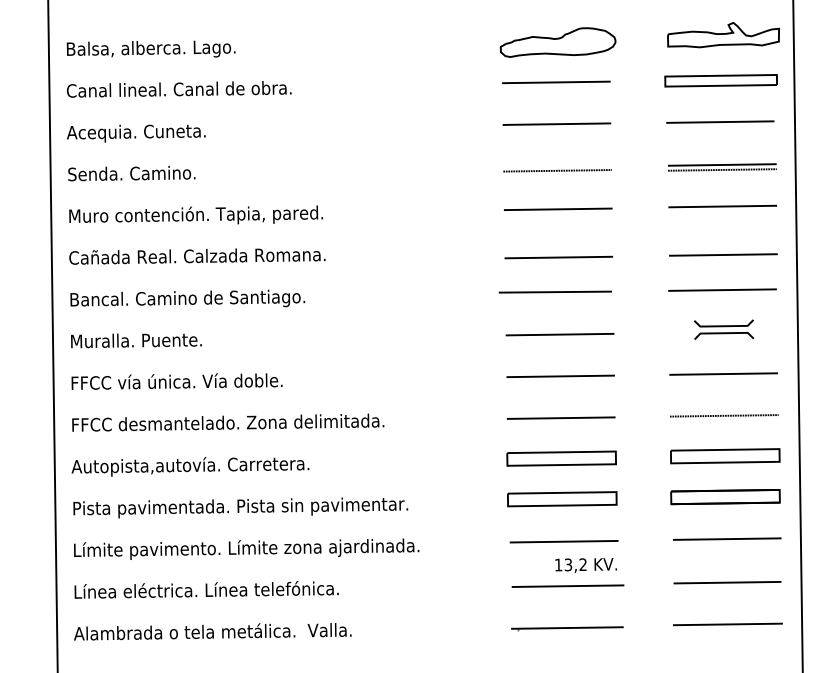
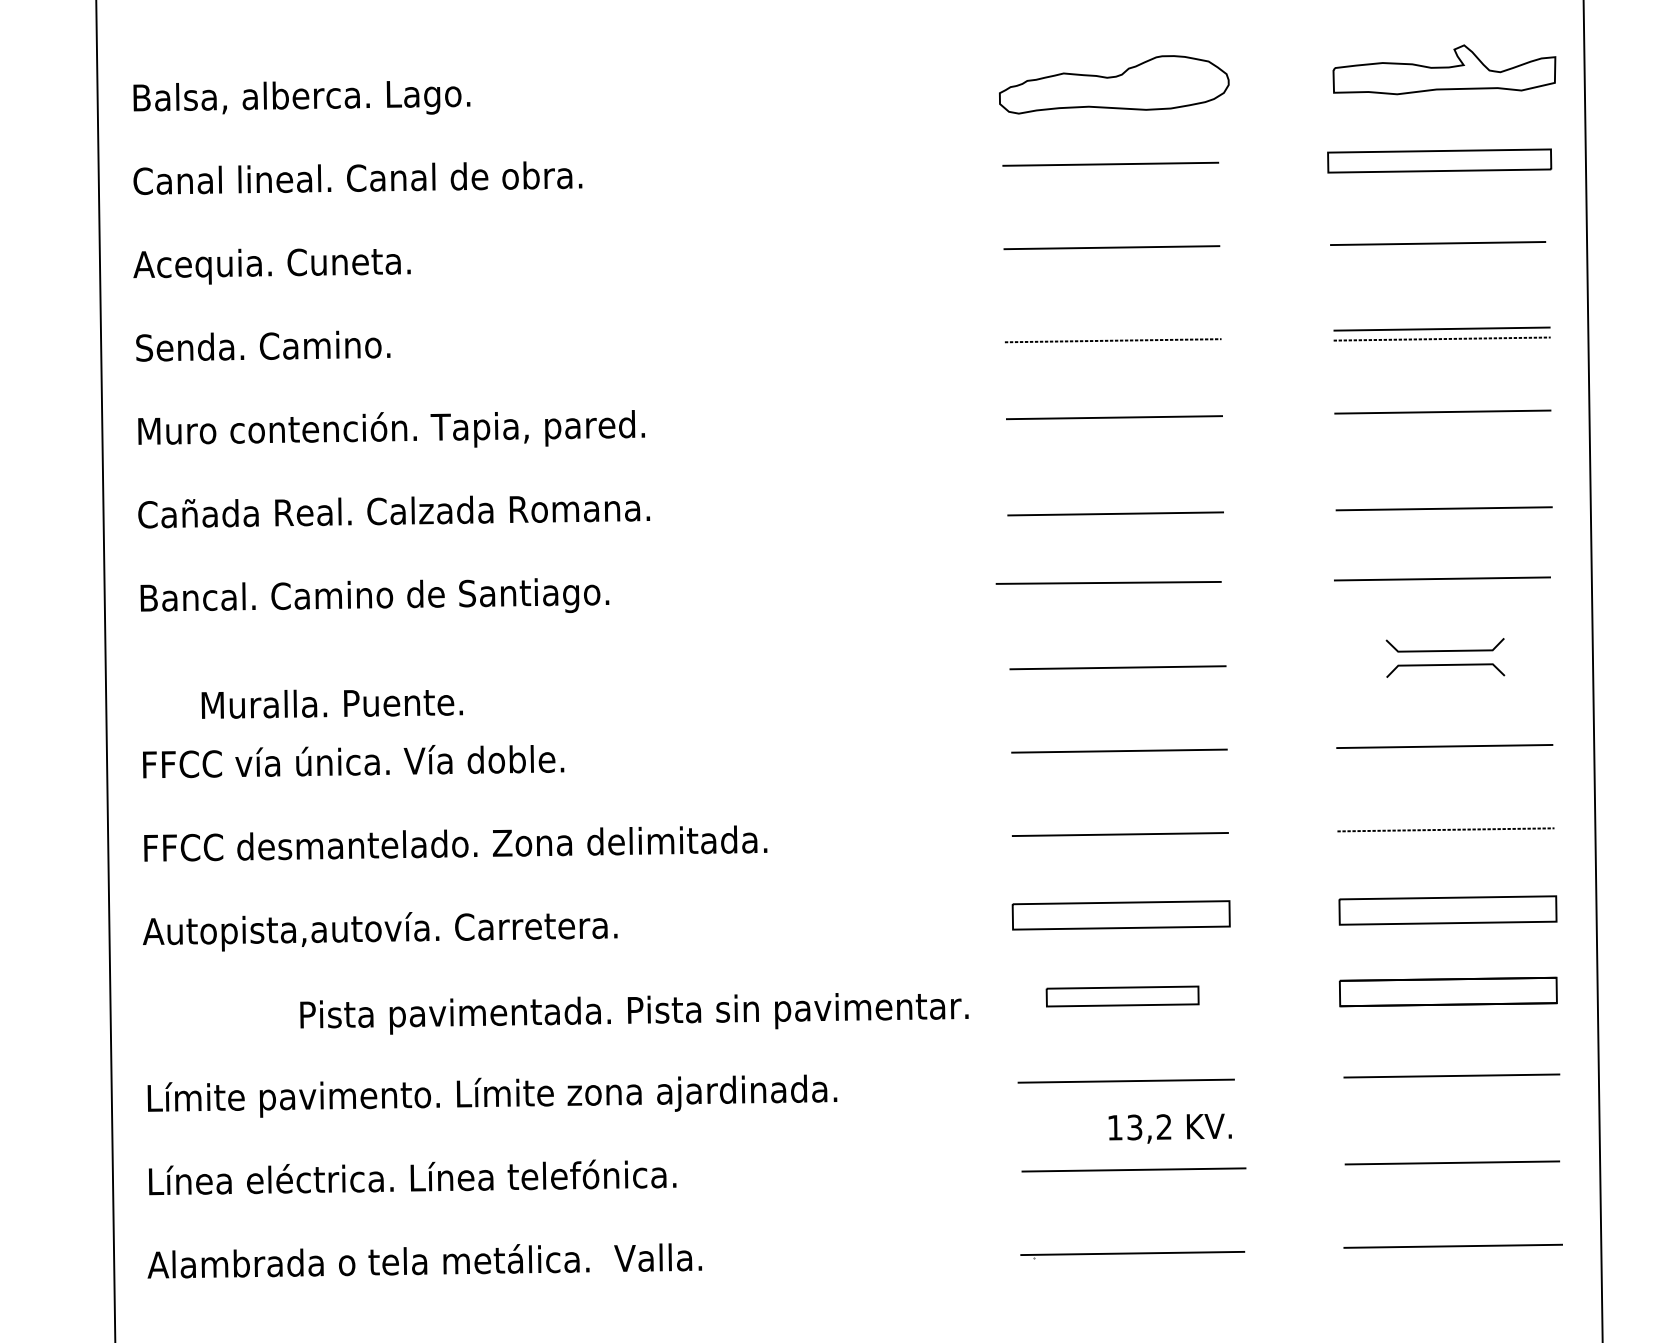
text: (136, 340) -> (332, 703), moved
part: (562, 499) -> (1122, 996), size x0.7
text: (240, 507) -> (633, 1012), moved

